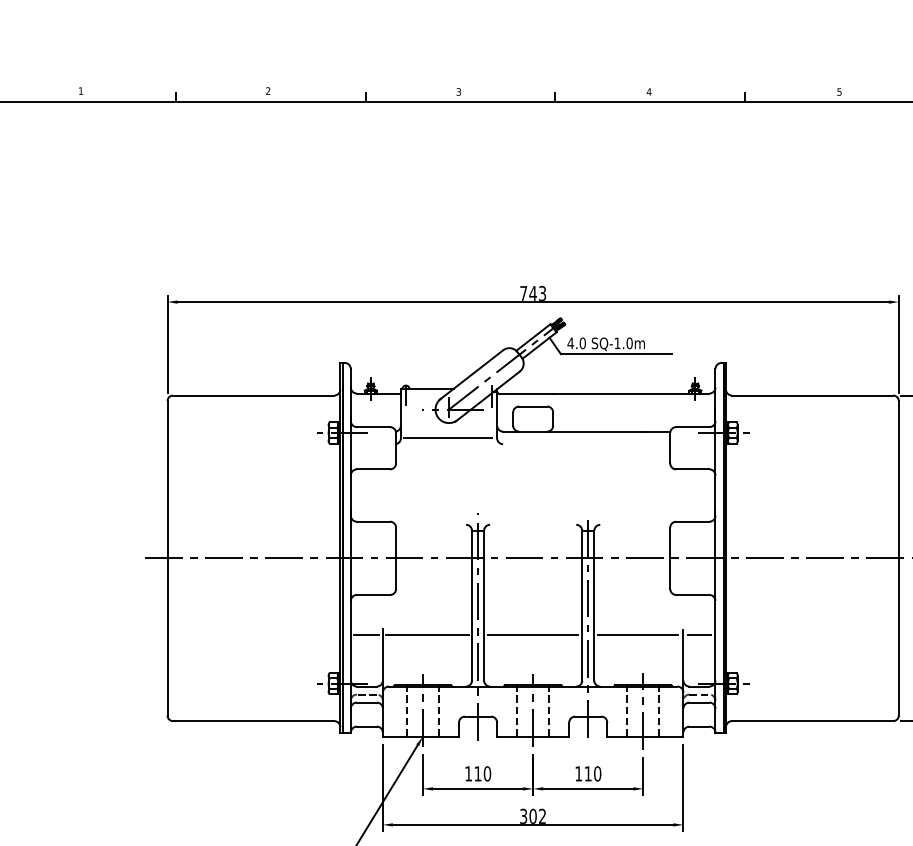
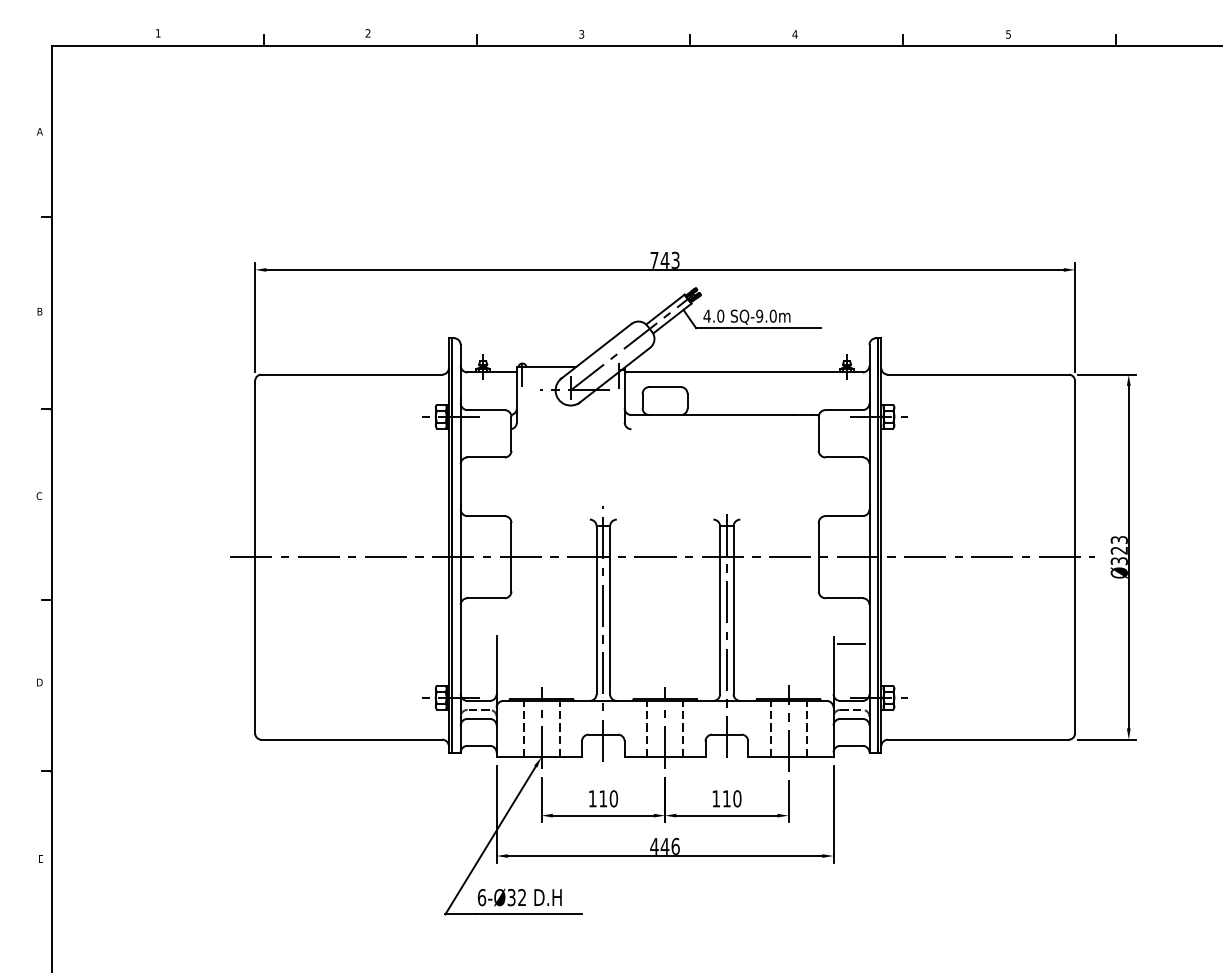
text: (617, 342) -> (759, 315), SQ-1.0m -> SQ-9.0m
line: (447, 438) -> (568, 422), removed
line: (366, 635) -> (478, 643), removed
line: (427, 635) -> (546, 643), removed
line: (532, 635) -> (664, 643), removed
line: (637, 635) -> (782, 643), removed
text: (532, 815) -> (664, 845), 302 -> 446

